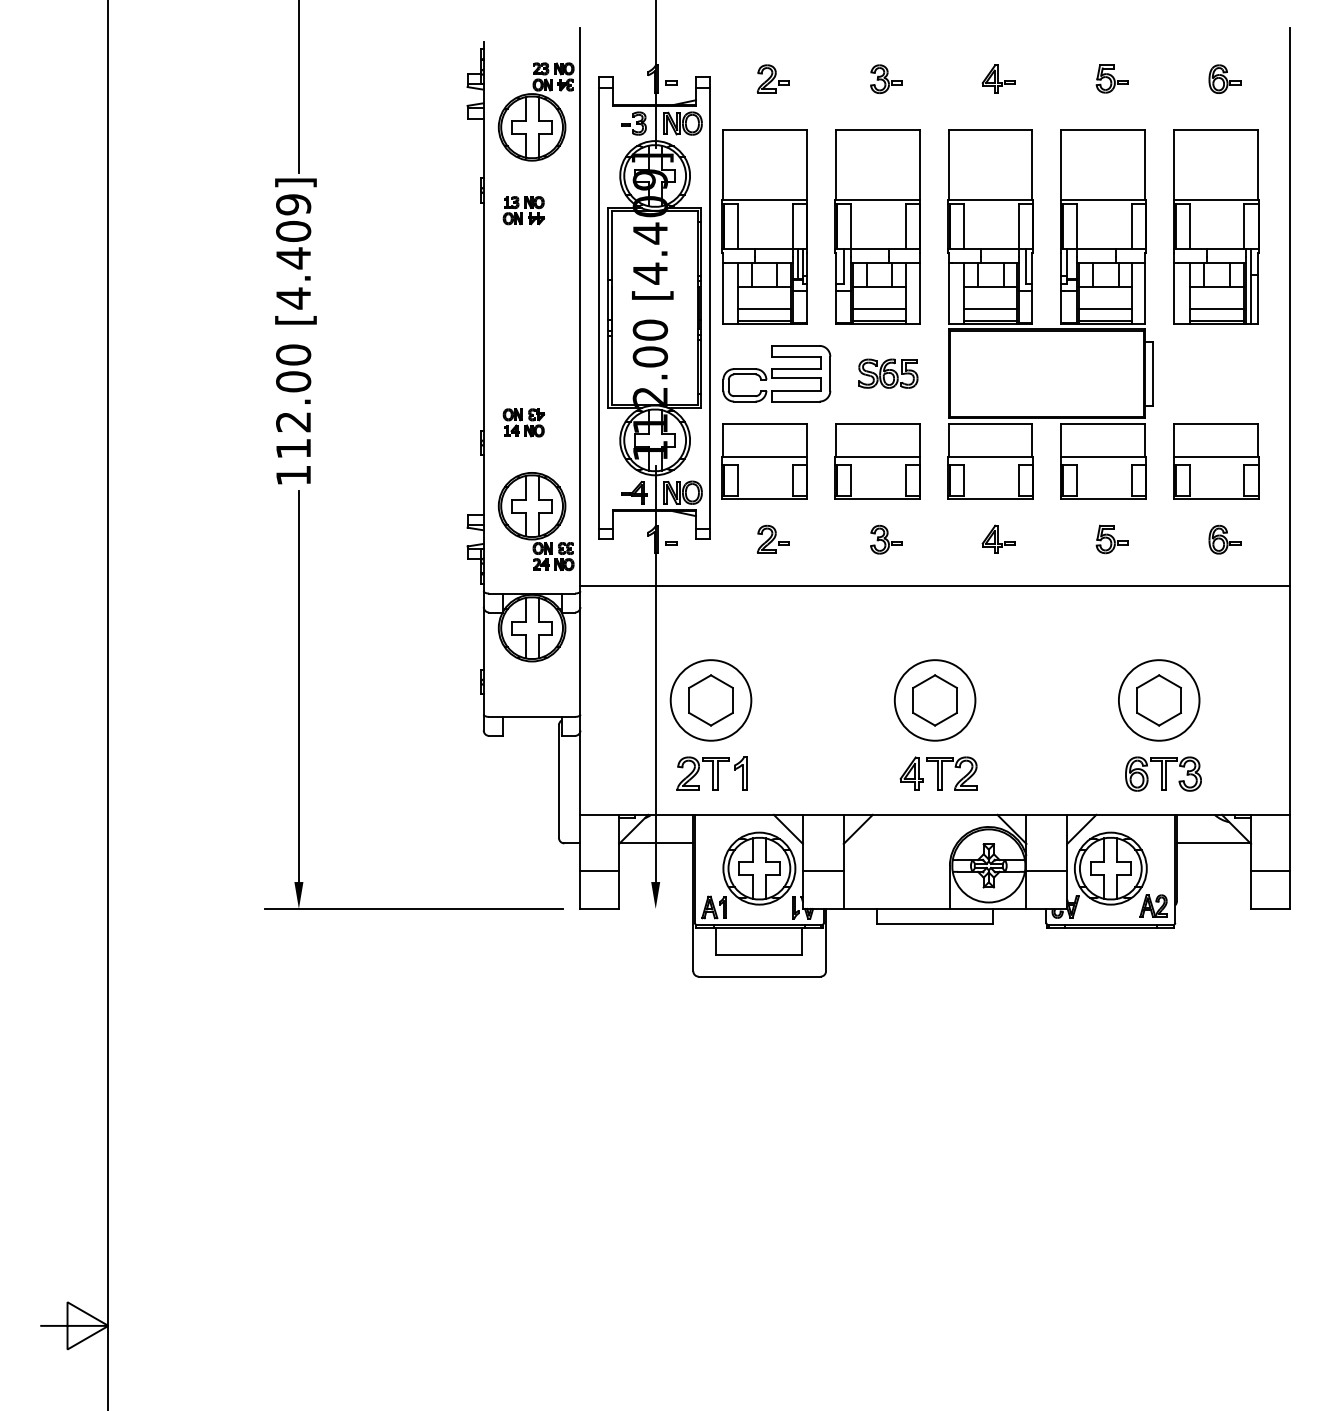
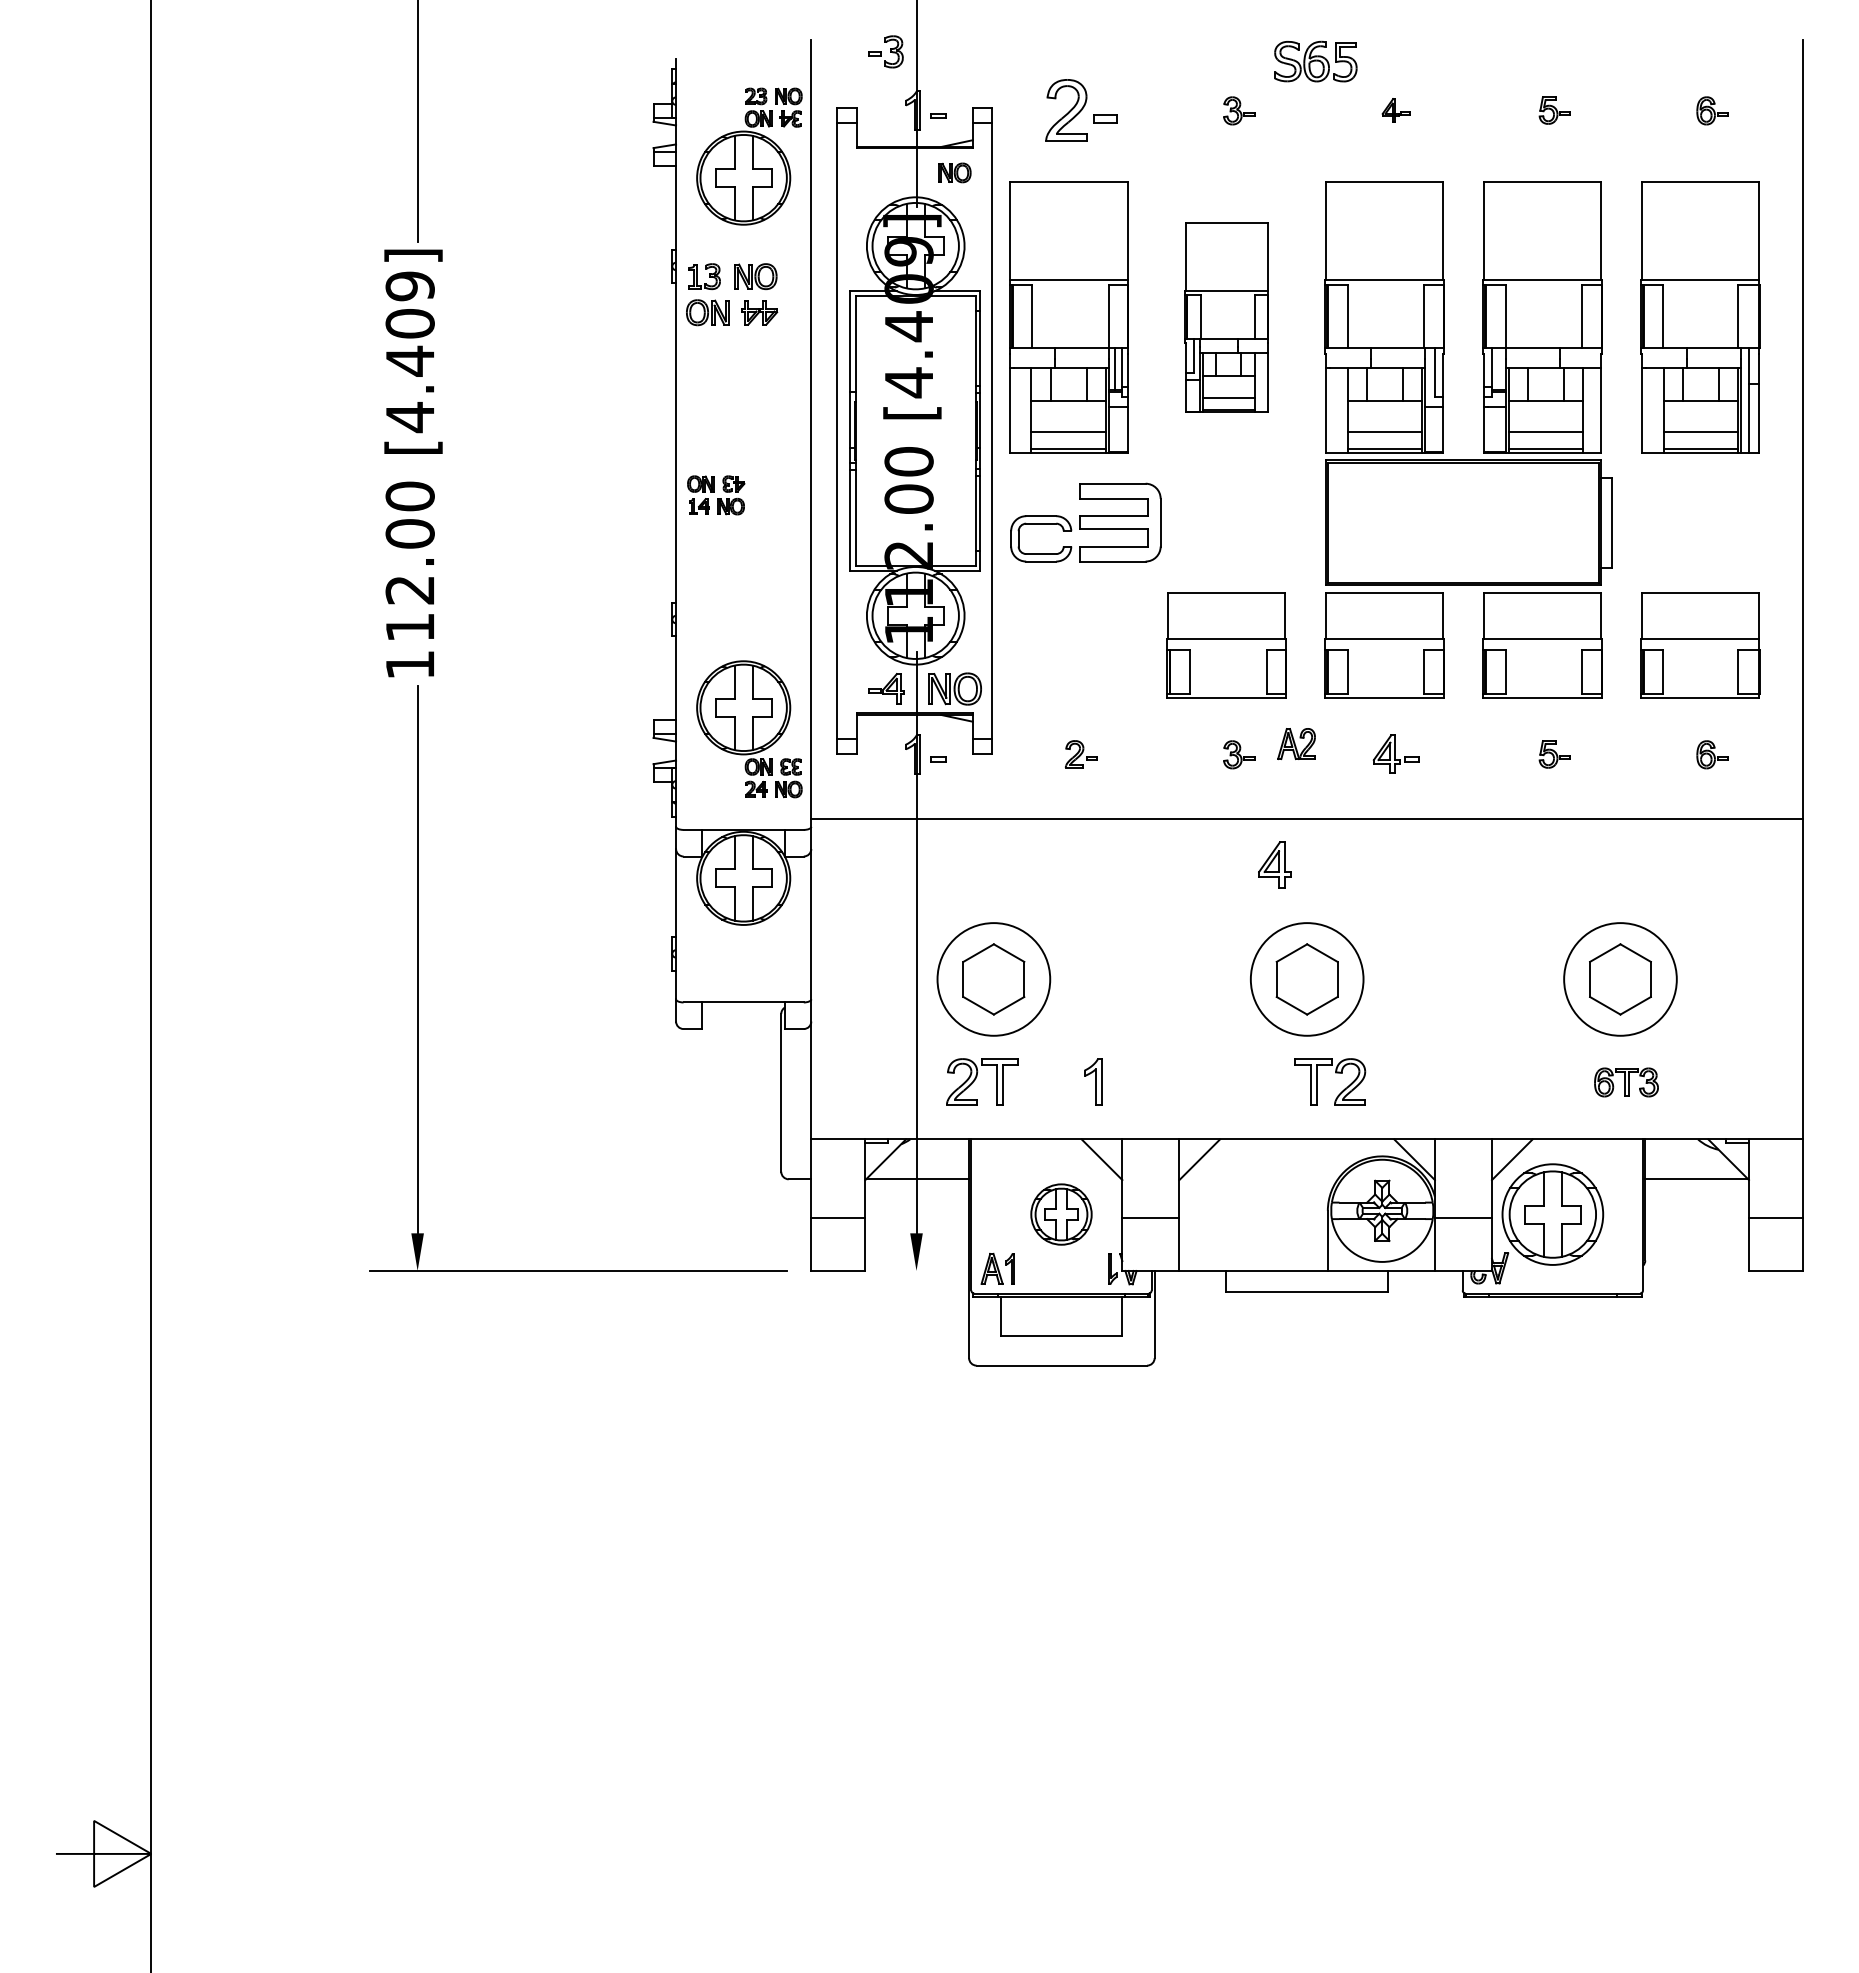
part: (772, 78) -> (1080, 110), size x1.6
part: (885, 78) -> (1238, 110), size x0.7
part: (998, 78) -> (1395, 110), size x0.6
part: (1112, 78) -> (1554, 110), size x0.7
part: (1225, 78) -> (1712, 110), size x0.7
part: (633, 123) -> (885, 51), moved
part: (682, 123) -> (954, 172), size x0.6
part: (524, 210) -> (732, 294), size x1.6
part: (877, 227) -> (1226, 317), size x0.7
part: (888, 373) -> (1315, 61), moved
part: (524, 422) -> (716, 495), moved
part: (764, 461) -> (1068, 645), removed
part: (772, 539) -> (1080, 754), size x0.7
part: (885, 539) -> (1238, 754), size x0.7
part: (1112, 539) -> (1554, 754), size x0.7
part: (1225, 539) -> (1712, 754), size x0.7
part: (740, 773) -> (1093, 1081), moved
part: (911, 773) -> (1274, 864), moved
part: (1163, 774) -> (1626, 1082), size x0.6
part: (759, 868) -> (1061, 1214), size x0.6
part: (1153, 906) -> (1296, 744), moved

